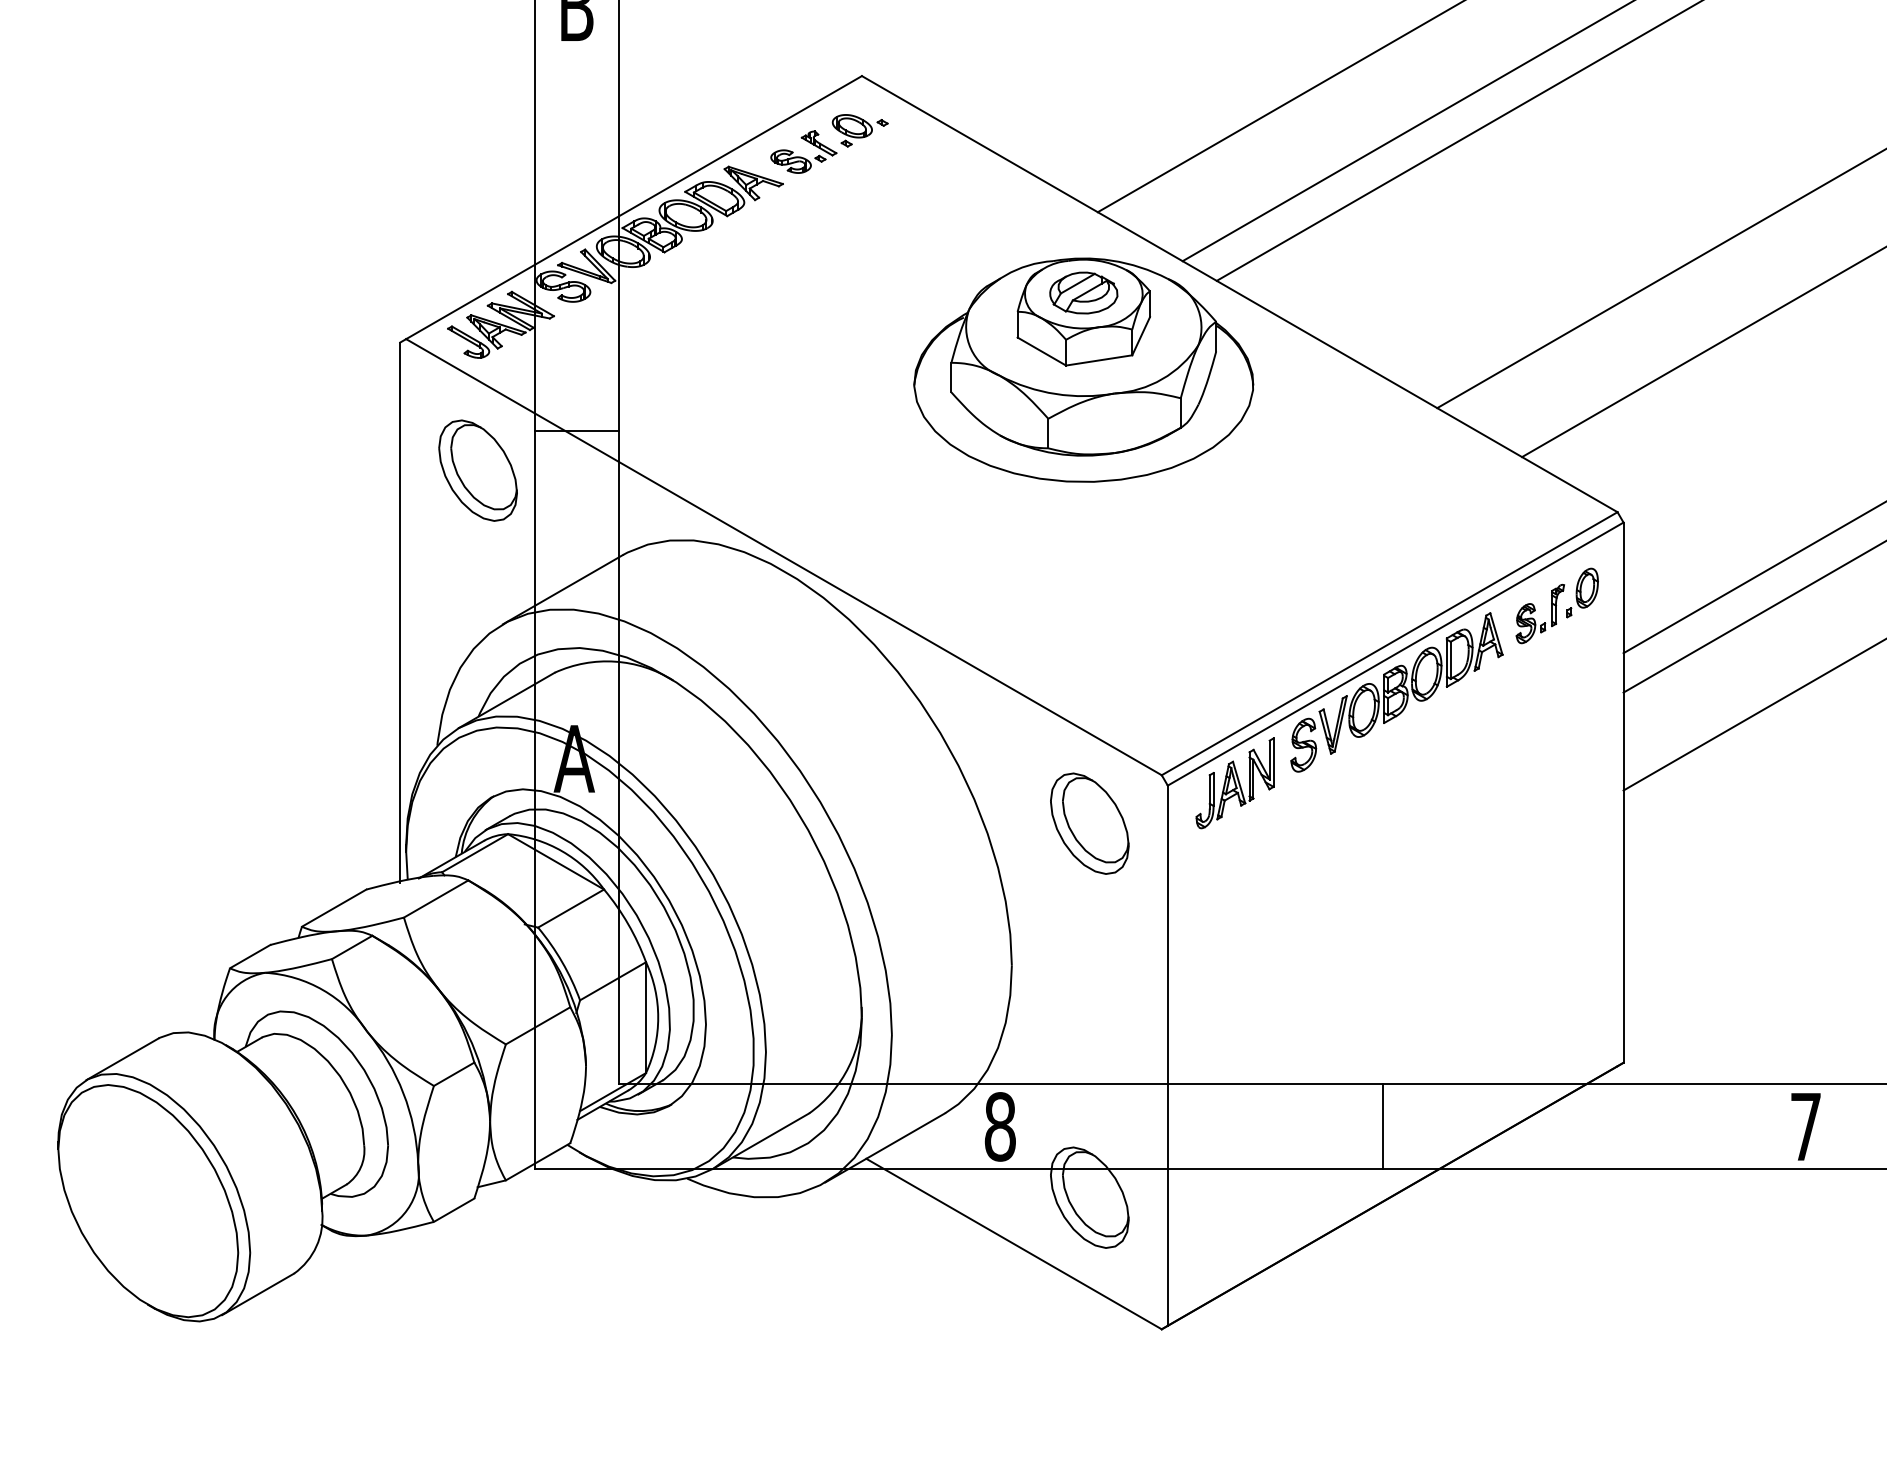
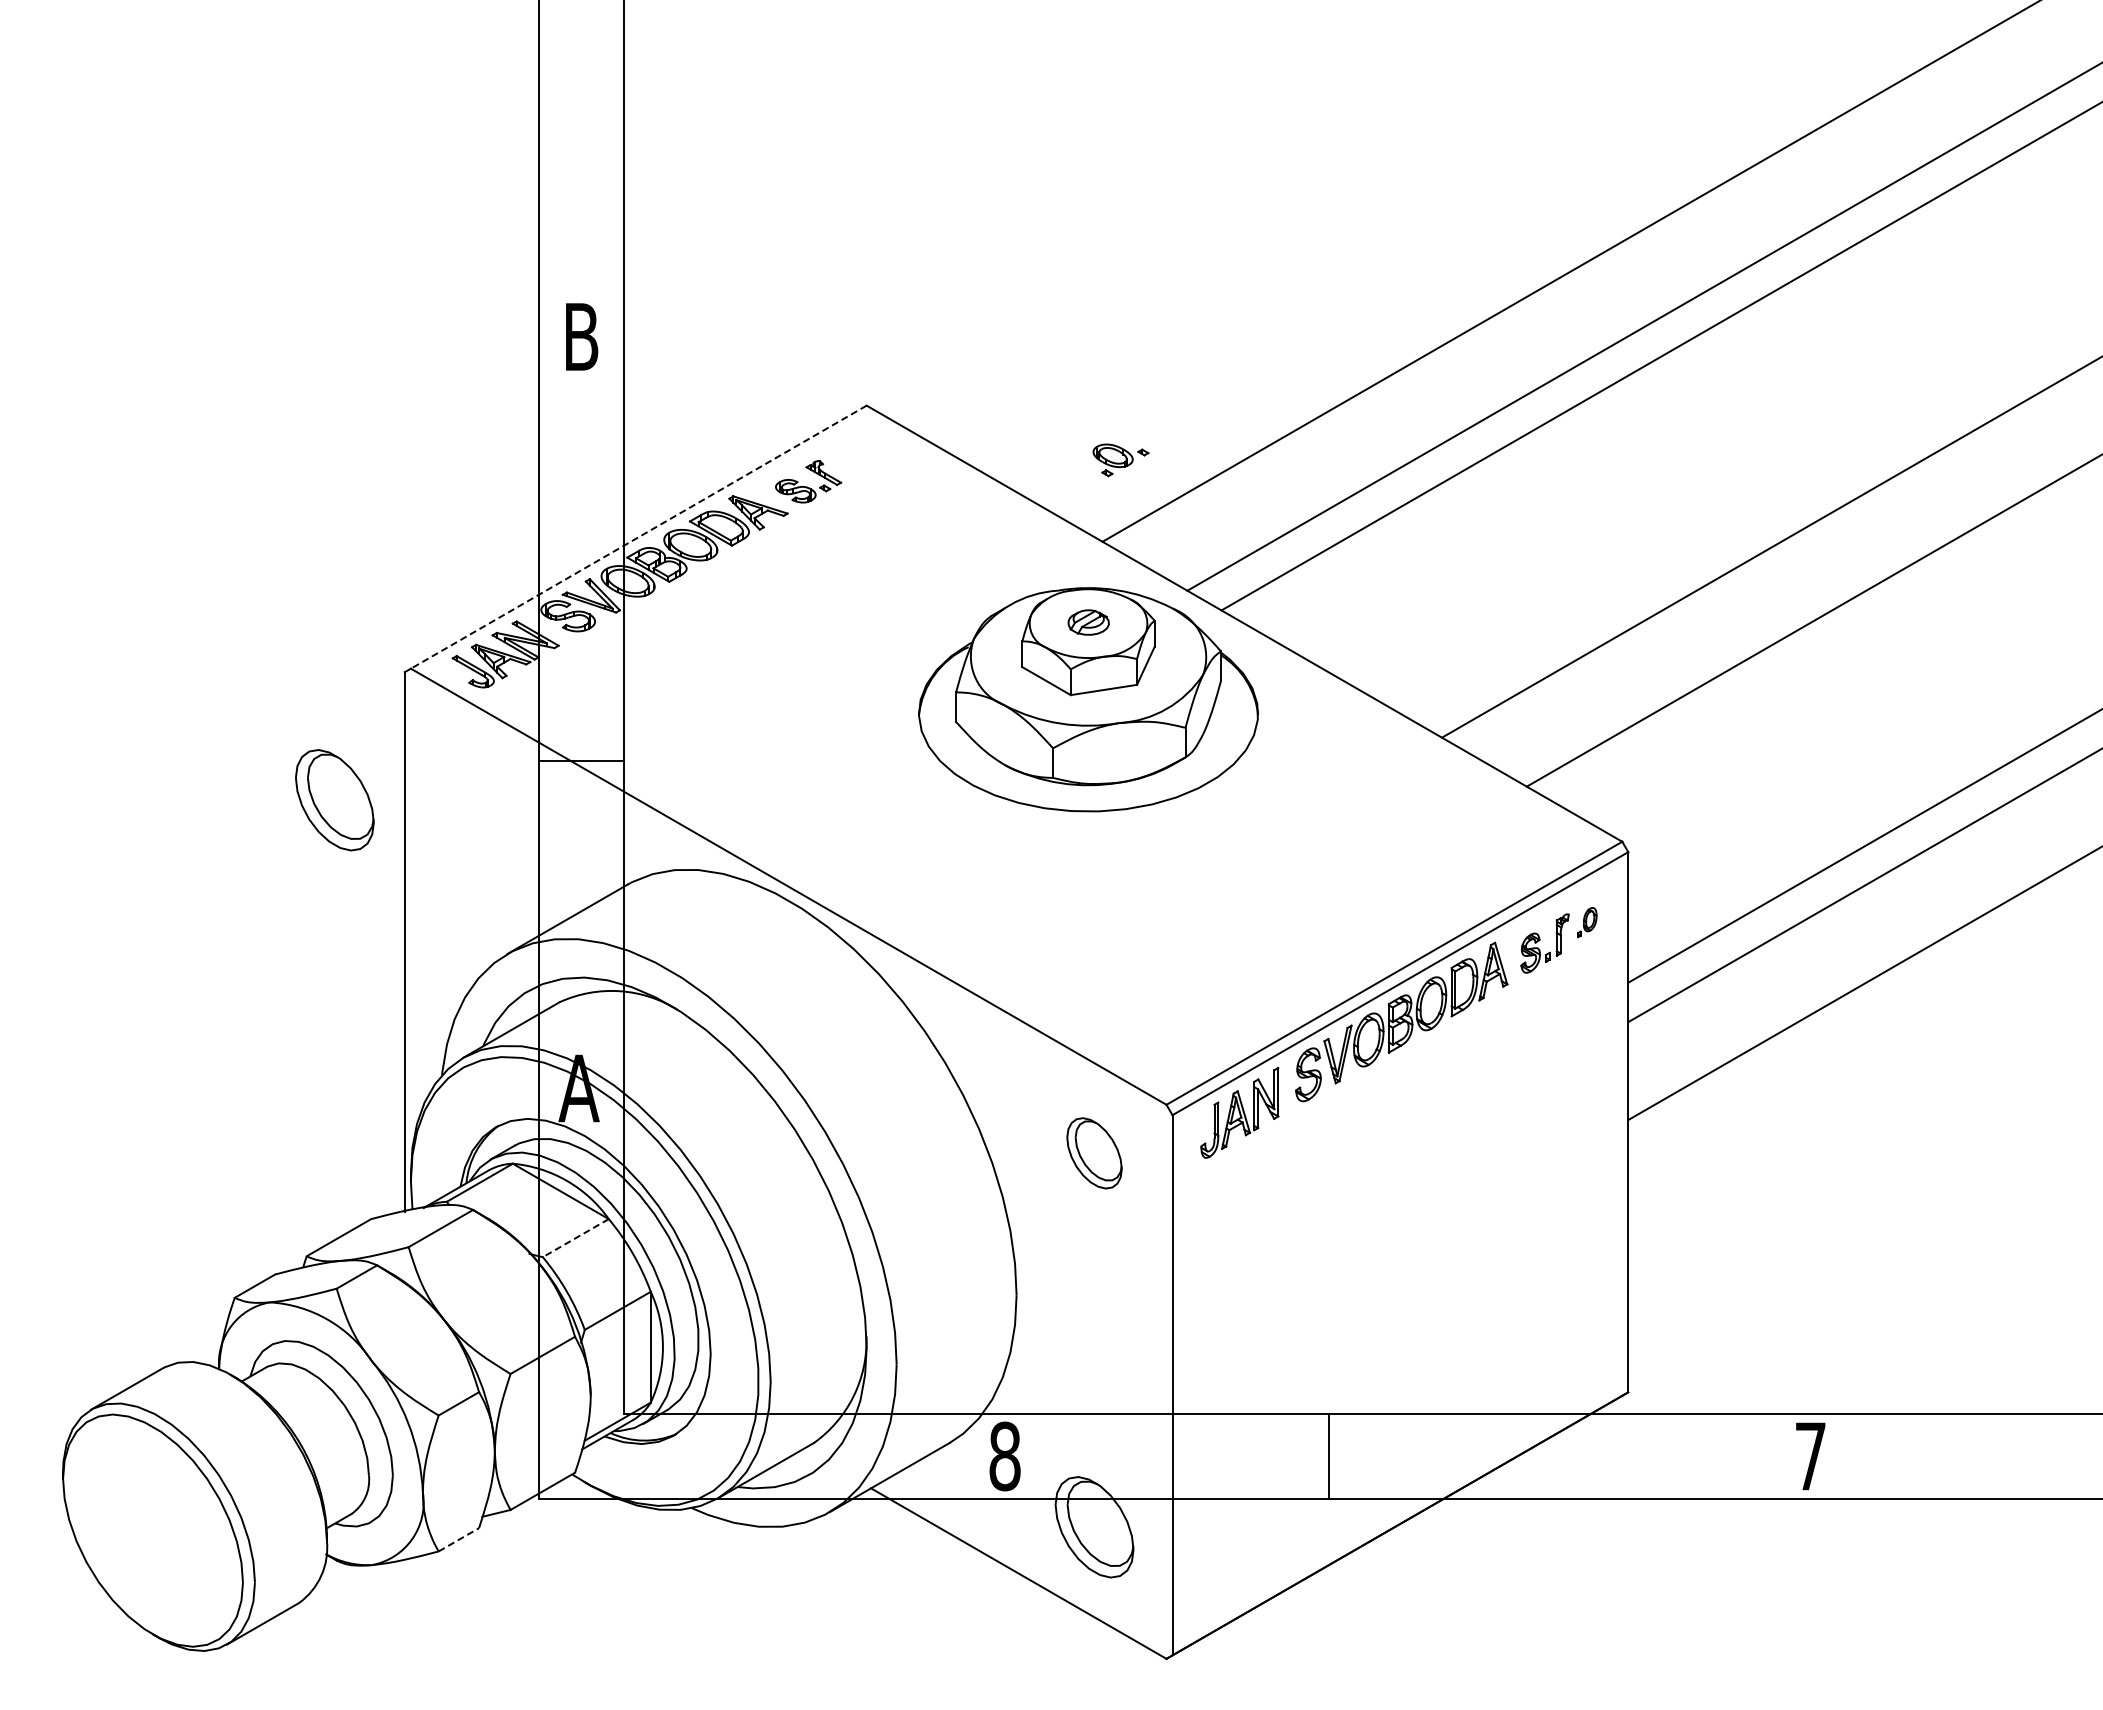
part: (859, 130) -> (1120, 460), moved
line: (633, 207) -> (638, 537), solid -> dashed
part: (1083, 292) -> (1088, 622), size x0.6
part: (477, 470) -> (334, 800), moved
part: (1582, 592) -> (1587, 922), size x0.6
part: (1089, 823) -> (1094, 1153), size x0.7
line: (570, 908) -> (575, 1238), solid -> dashed
line: (1382, 1125) -> (1328, 1455), moved
line: (454, 1209) -> (459, 1539), solid -> dashed

